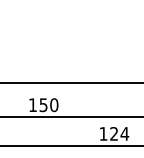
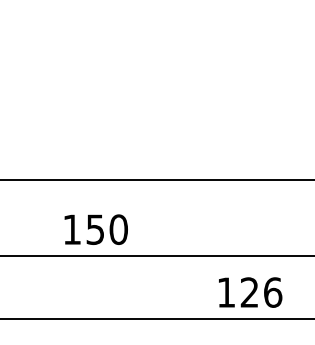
text: (124, 133) -> (272, 291), 124 -> 126

